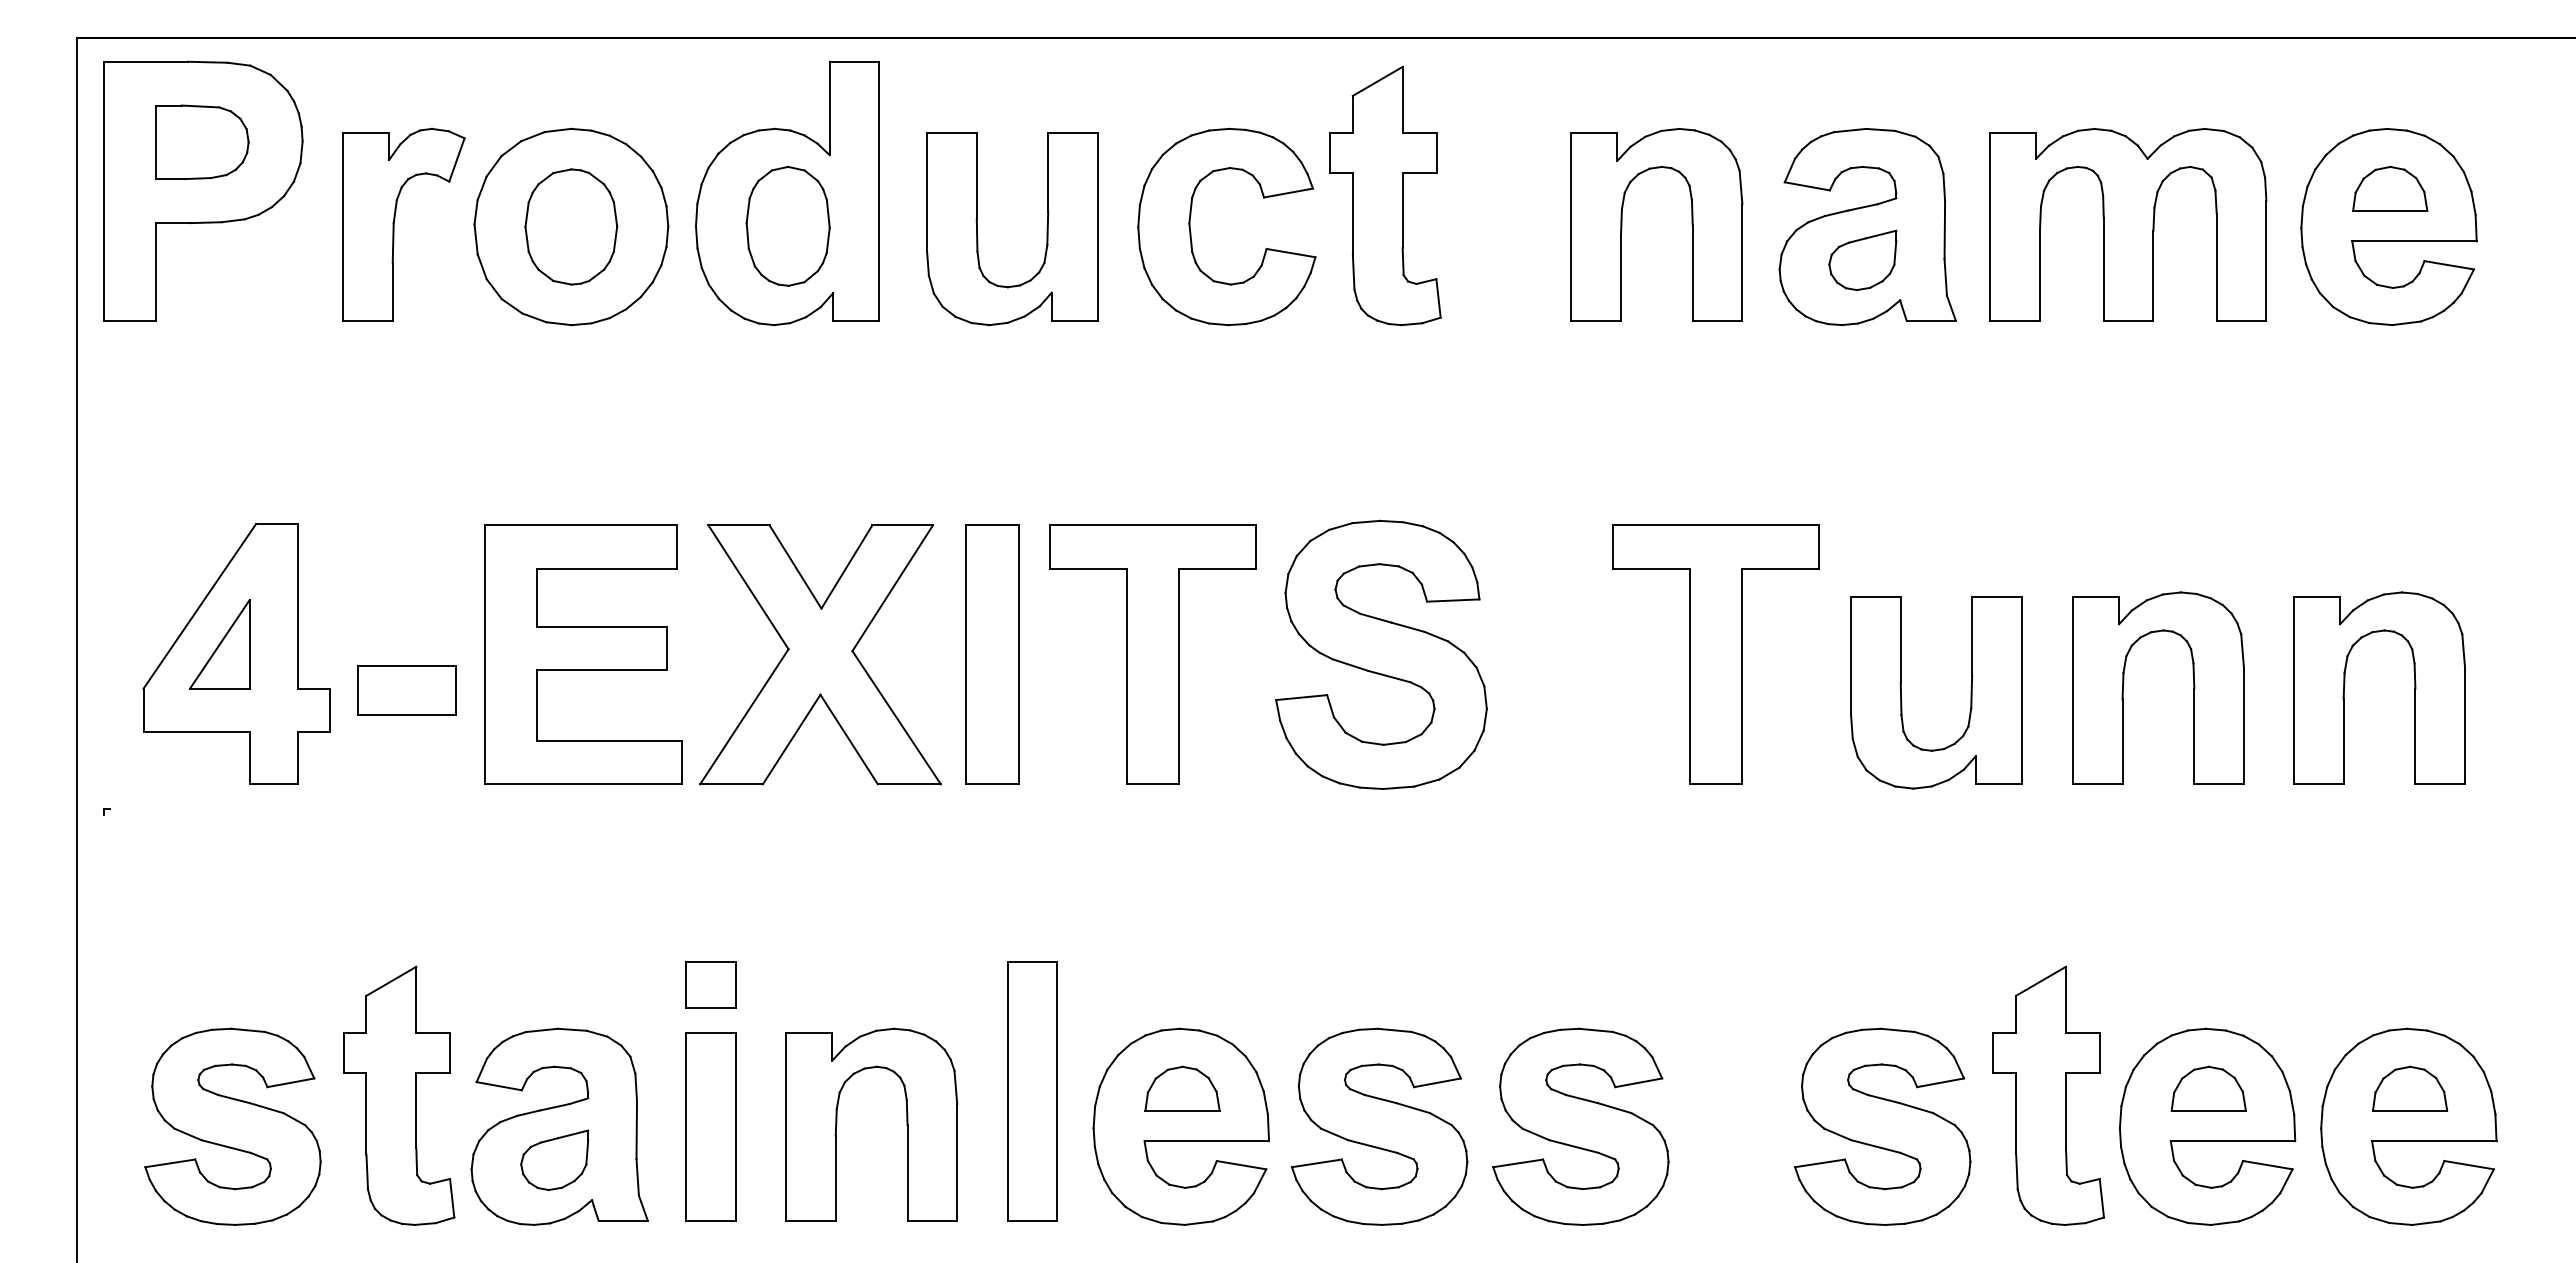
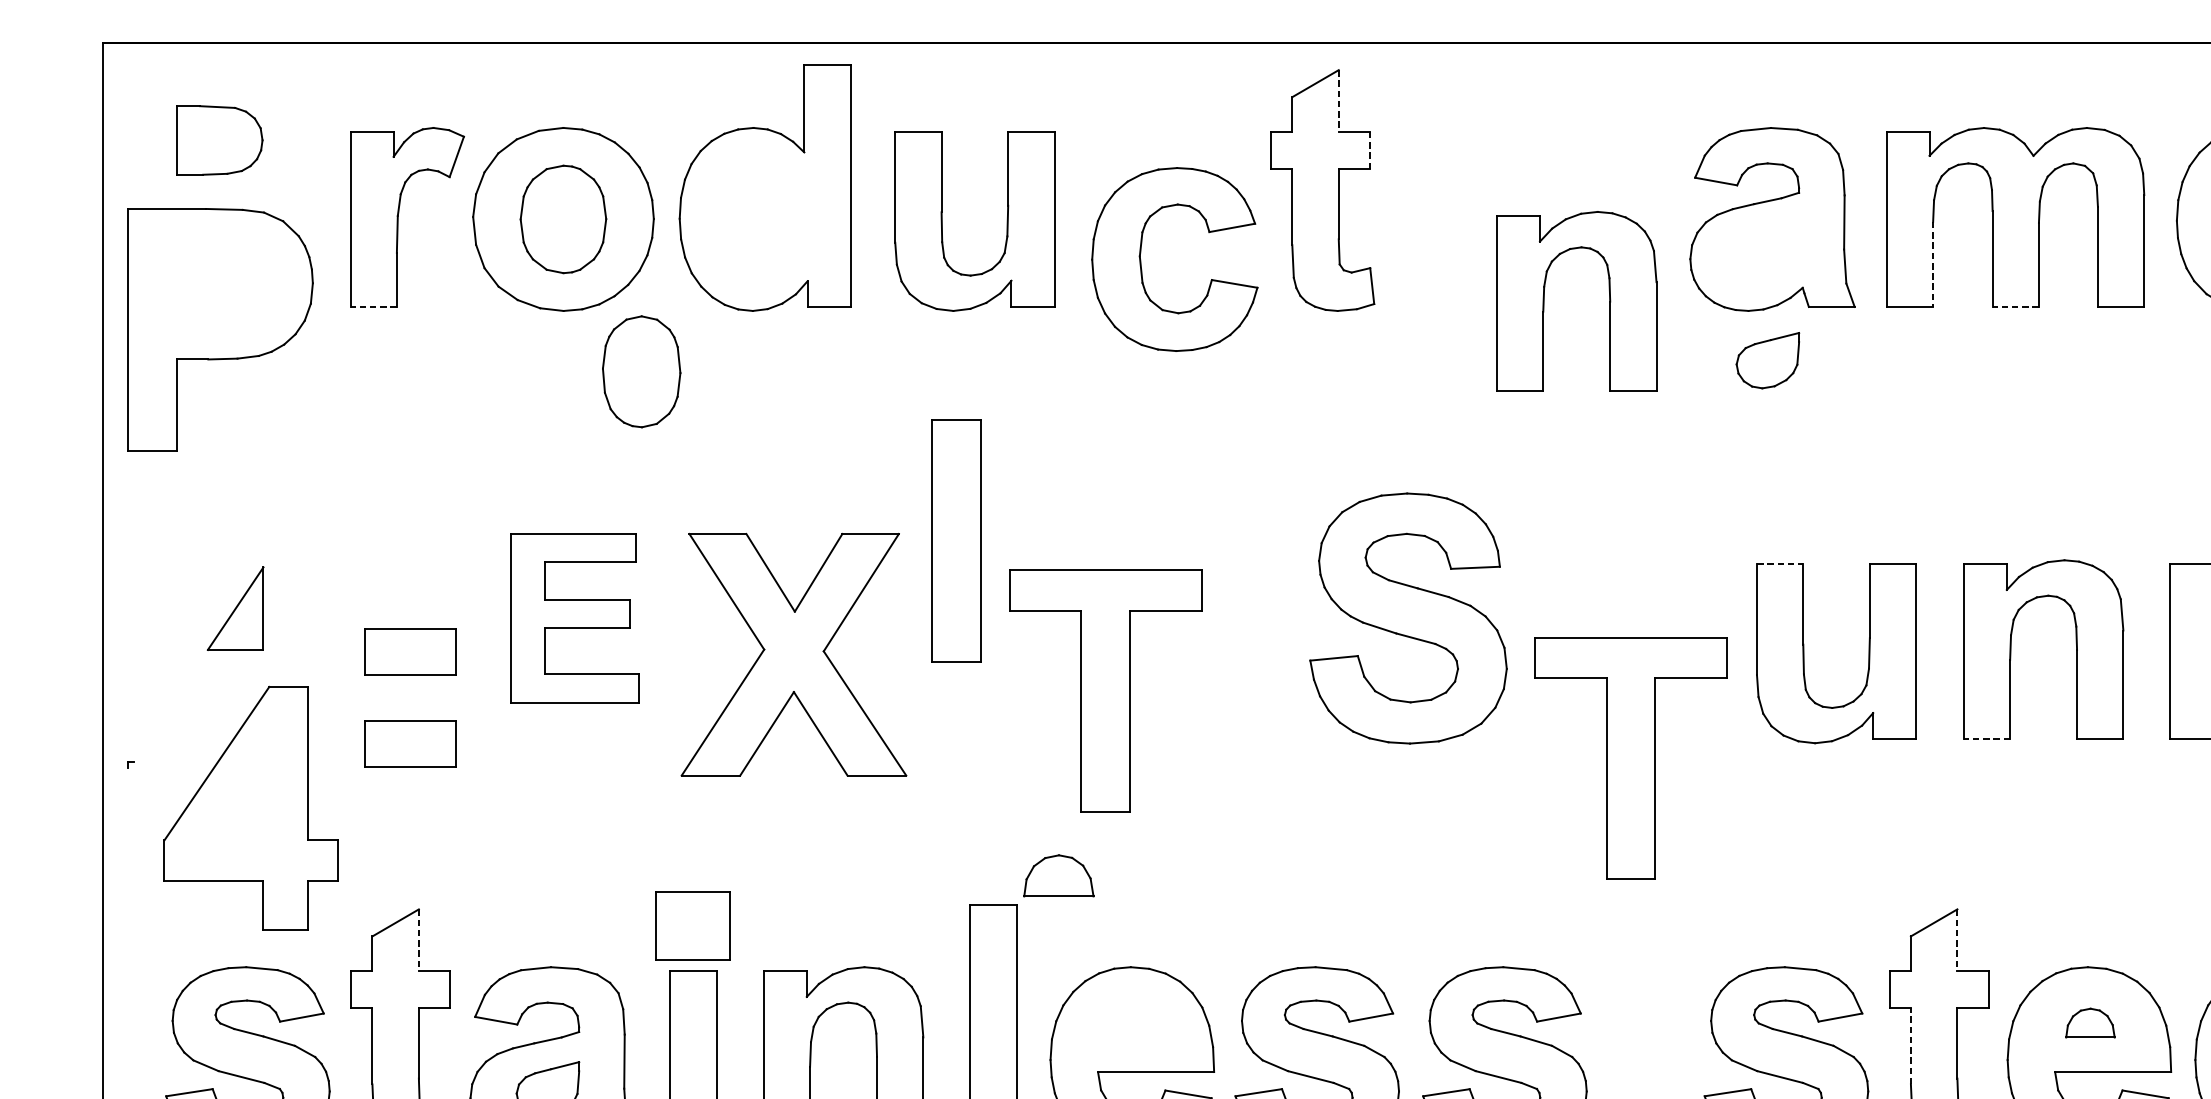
line: (1402, 100) -> (1338, 101), solid -> dashed
line: (1436, 152) -> (1370, 149), solid -> dashed
part: (203, 190) -> (220, 329), moved
part: (1622, 224) -> (1544, 301), moved
part: (787, 225) -> (641, 371), moved
part: (1191, 231) -> (1141, 263), moved
part: (1862, 260) -> (1767, 360), moved
line: (2039, 275) -> (1932, 264), solid -> dashed
line: (367, 320) -> (373, 306), solid -> dashed
line: (2128, 320) -> (2015, 306), solid -> dashed
line: (1875, 596) -> (1779, 564), solid -> dashed
part: (236, 653) -> (251, 807), moved
part: (583, 654) -> (574, 618), size x0.7
part: (820, 654) -> (793, 654), moved
part: (992, 654) -> (956, 540), moved
part: (1152, 654) -> (1105, 690), moved
part: (1381, 654) -> (1408, 618), moved
part: (1715, 654) -> (1630, 758), moved
line: (2097, 784) -> (1986, 739), solid -> dashed
part: (406, 789) -> (409, 744), added
part: (710, 984) -> (693, 925), size x1.6
line: (416, 1000) -> (419, 940), solid -> dashed
line: (2066, 1000) -> (1957, 940), solid -> dashed
part: (1182, 1088) -> (1058, 875), moved
part: (2208, 1088) -> (2090, 1022), size x0.7
line: (2016, 1113) -> (1911, 1046), solid -> dashed

